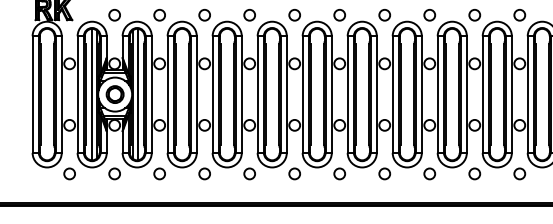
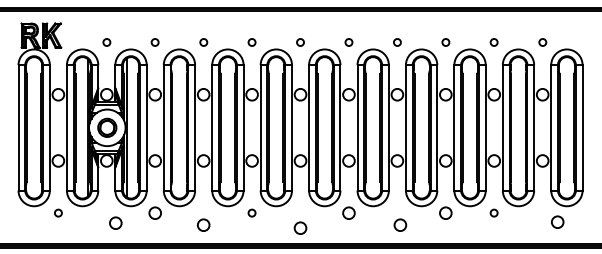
circle: (114, 15) -> (106, 42), size x0.6
circle: (159, 15) -> (154, 42), size x0.6
circle: (204, 15) -> (203, 42), size x0.6
circle: (249, 15) -> (251, 42), size x0.6
circle: (294, 15) -> (300, 42), size x0.6
circle: (339, 15) -> (348, 42), size x0.6
circle: (384, 15) -> (397, 42), size x0.6
circle: (429, 15) -> (445, 42), size x0.6
circle: (474, 15) -> (493, 42), size x0.6
circle: (519, 15) -> (542, 42), size x0.6
line: (92, 94) -> (82, 127), removed
line: (137, 94) -> (131, 127), removed
circle: (69, 173) -> (58, 212), size x0.6
circle: (114, 173) -> (115, 222), moved
circle: (204, 173) -> (203, 224), moved
circle: (249, 173) -> (251, 212), size x0.6
circle: (294, 173) -> (300, 227), moved
circle: (384, 173) -> (400, 224), moved
circle: (474, 173) -> (493, 212), size x0.6
circle: (519, 173) -> (557, 221), moved

